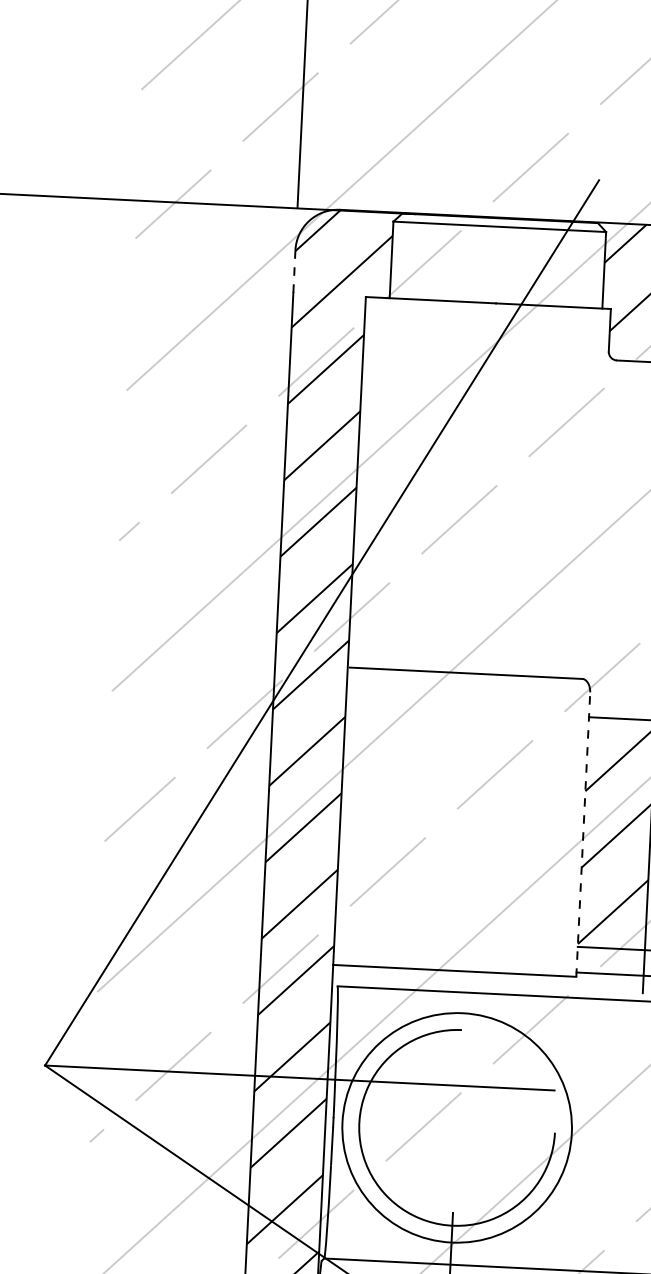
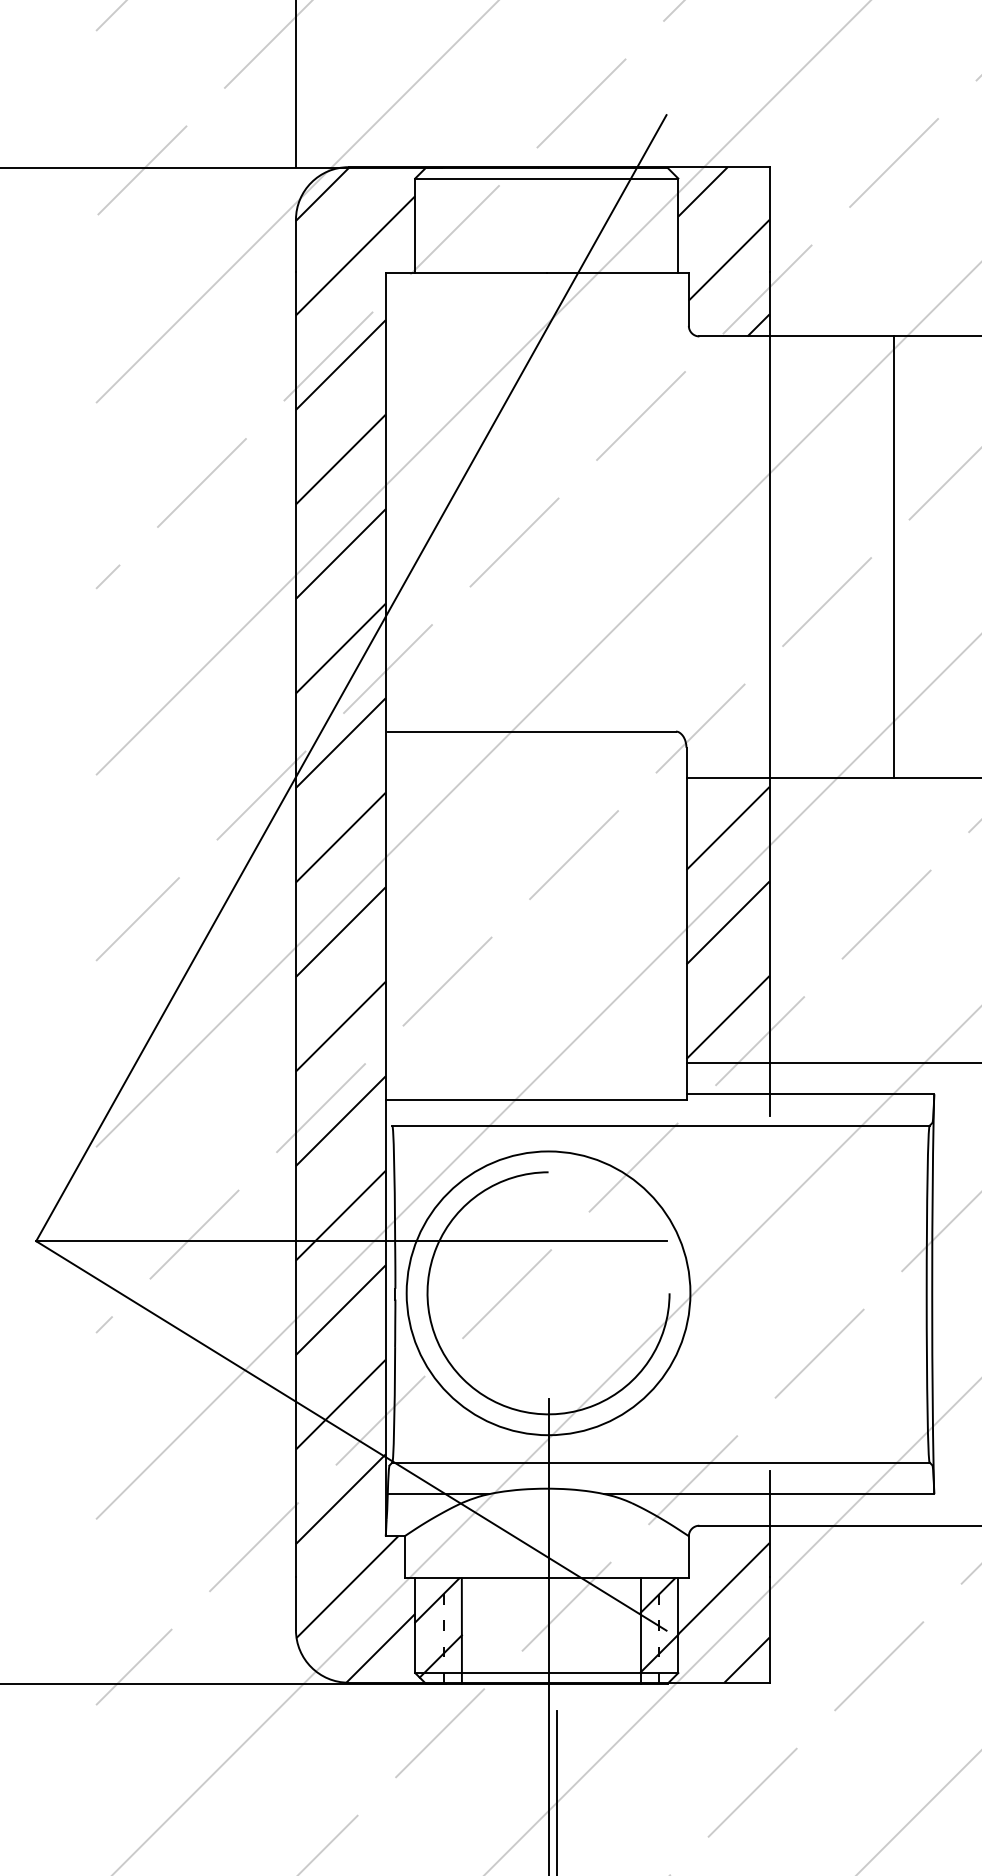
line: (294, 271) -> (295, 245), dashed -> solid
line: (583, 834) -> (686, 923), dashed -> solid

